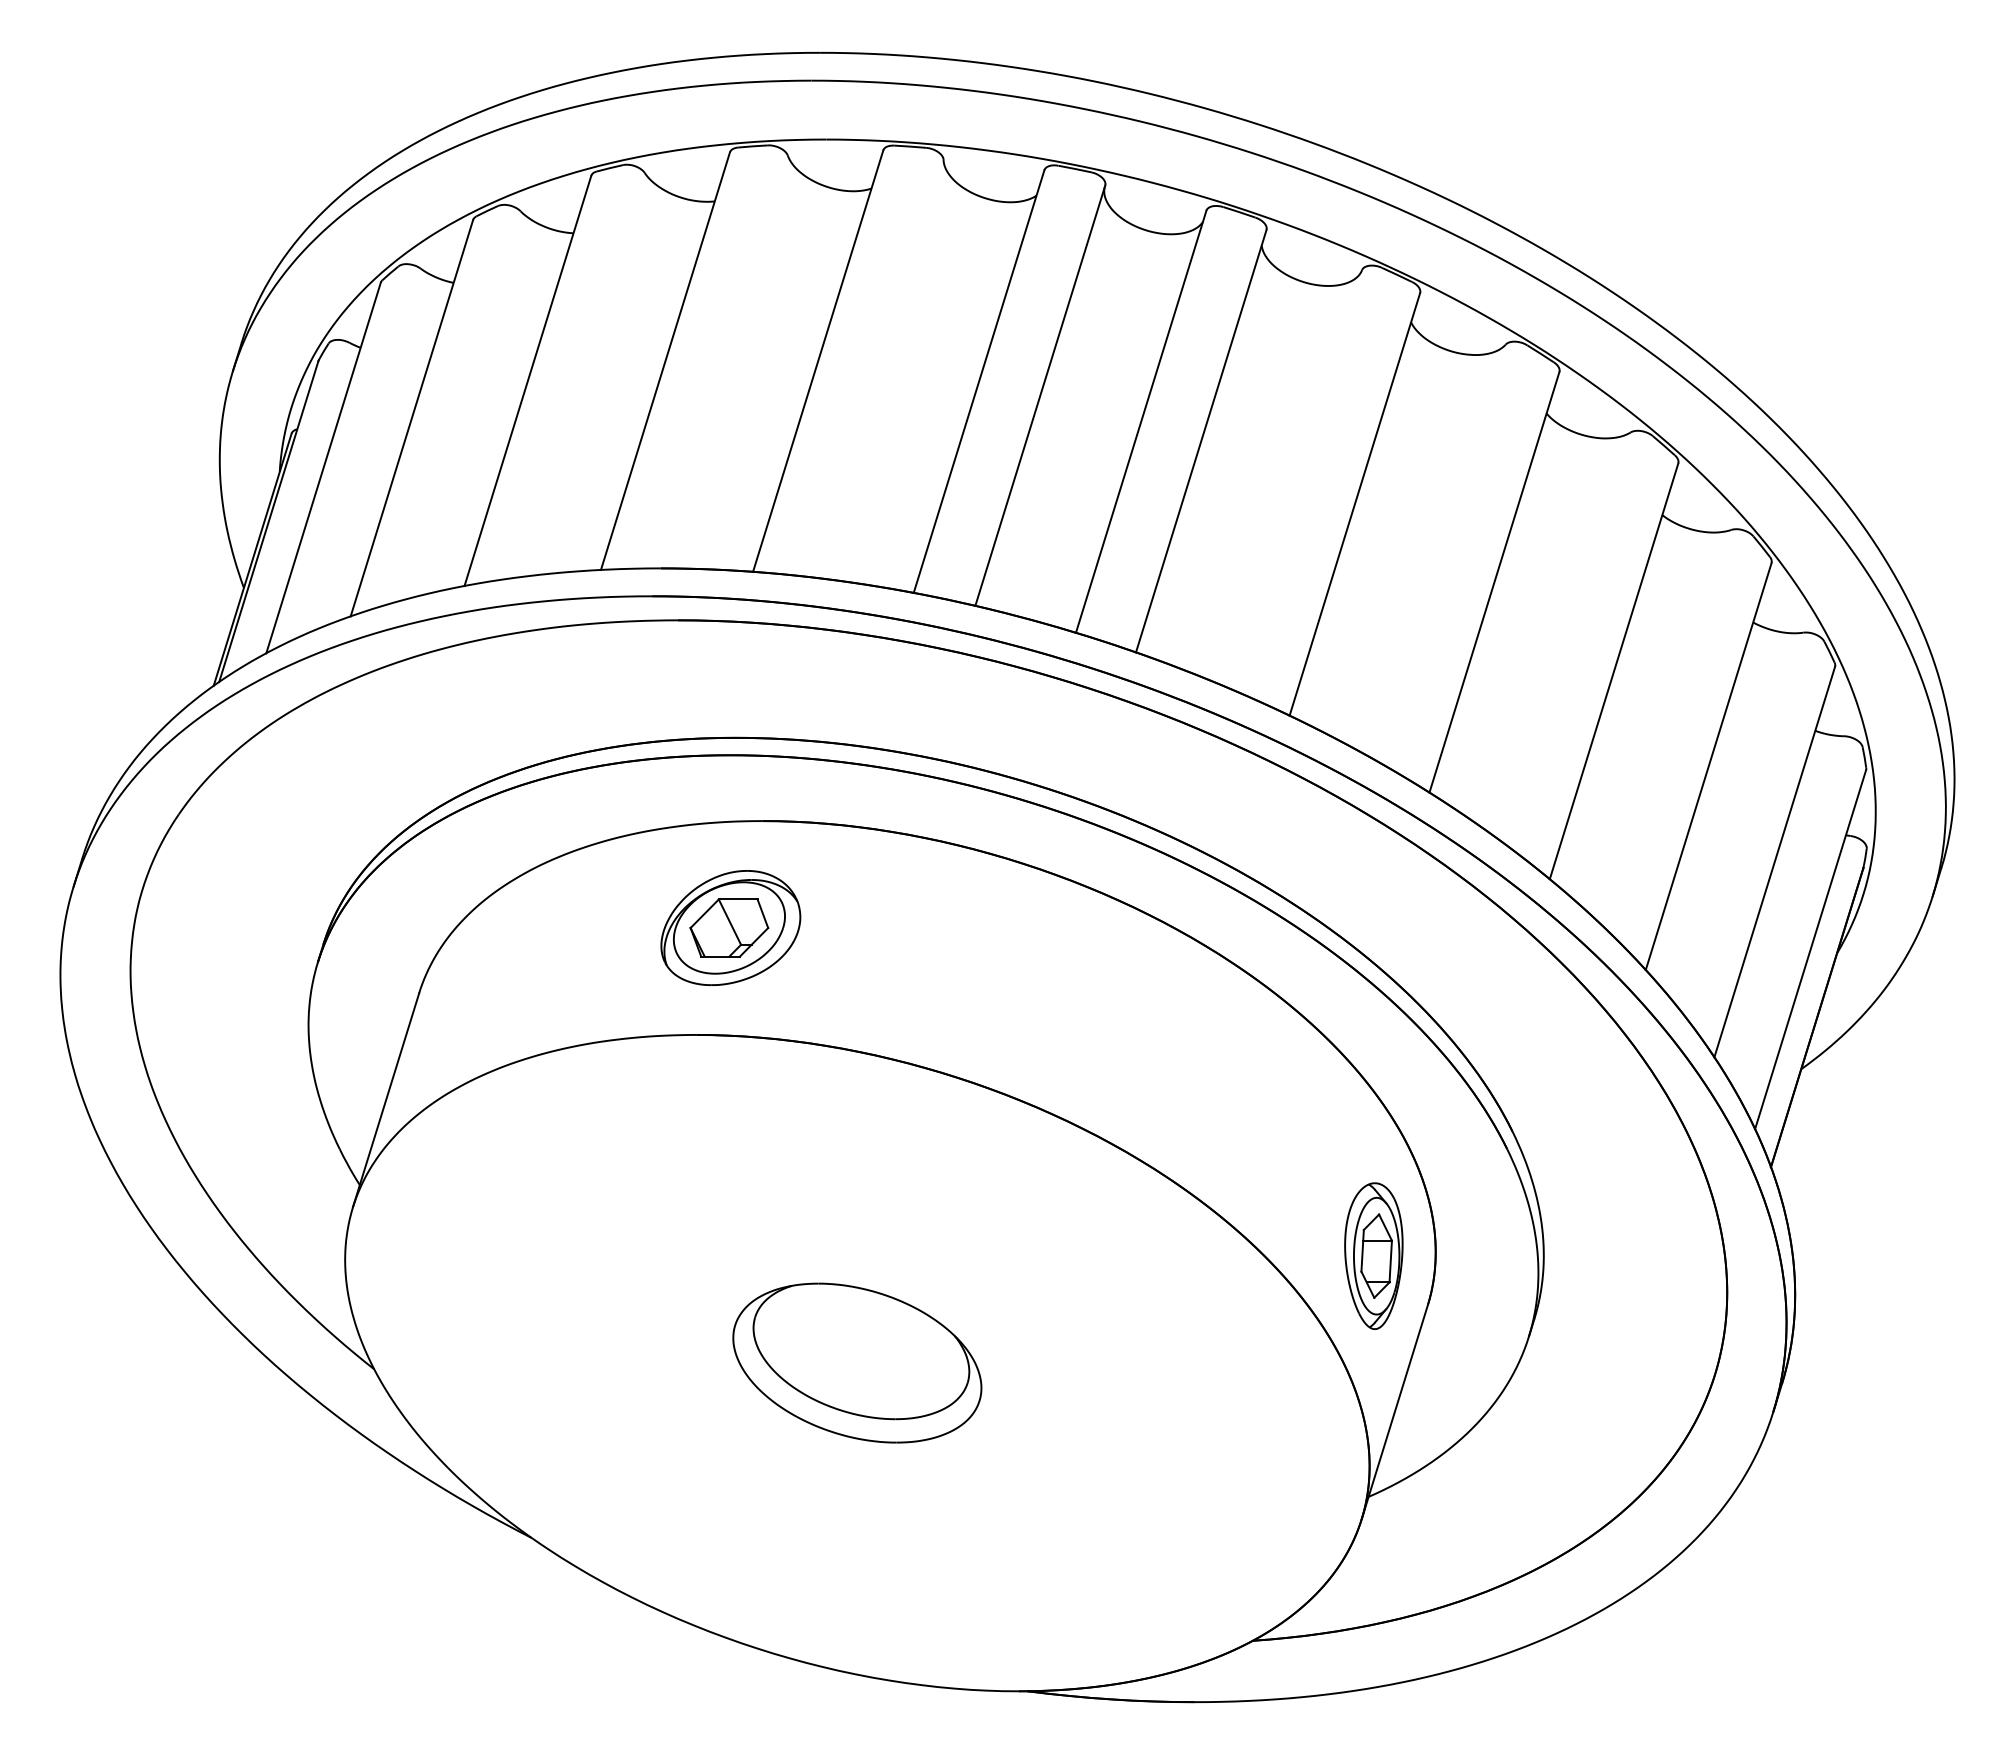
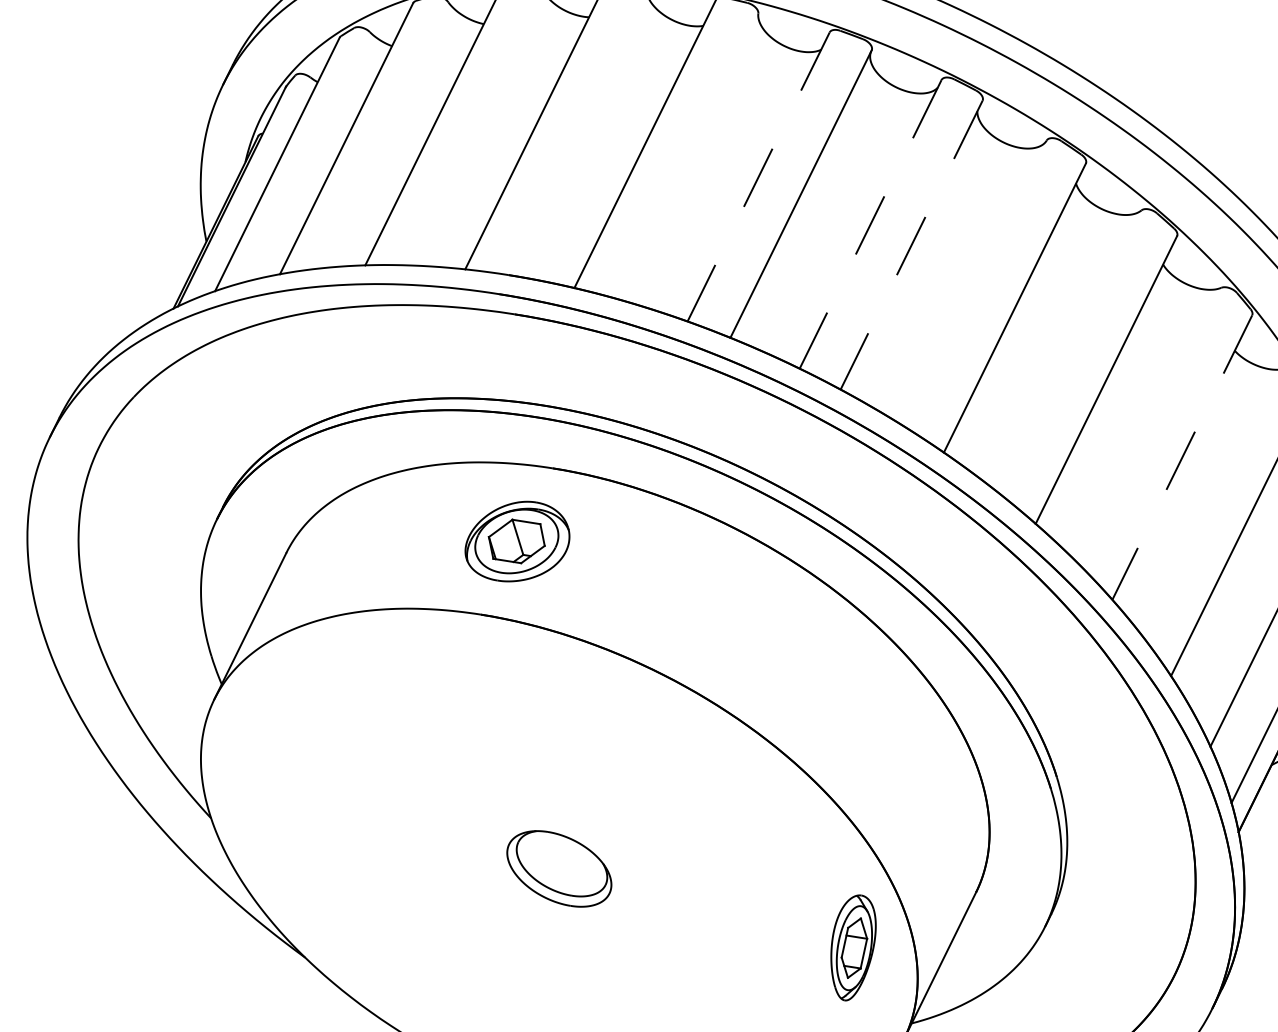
line: (978, 382) -> (758, 177), solid -> dashed
line: (1141, 421) -> (870, 224), solid -> dashed
line: (1201, 441) -> (911, 245), solid -> dashed
line: (1614, 671) -> (1182, 457), solid -> dashed
part: (1373, 1255) -> (852, 947), moved
part: (857, 1362) -> (559, 868), size x0.6

